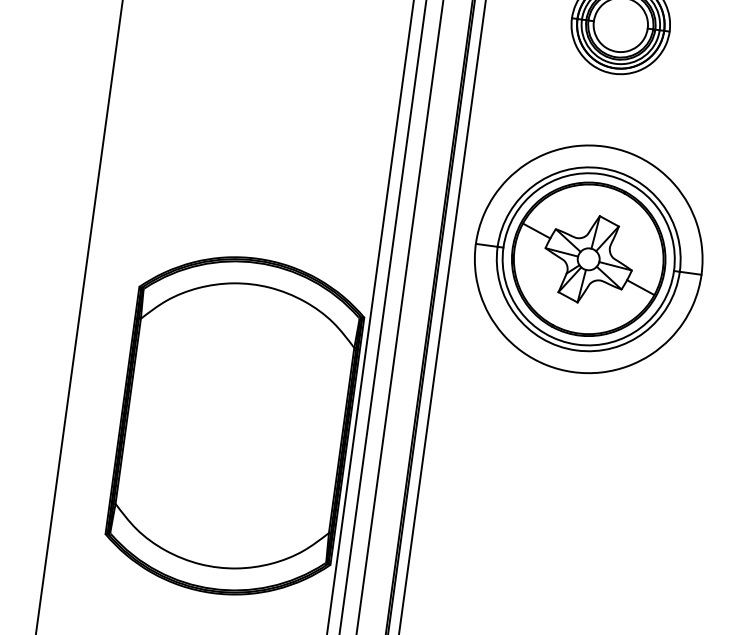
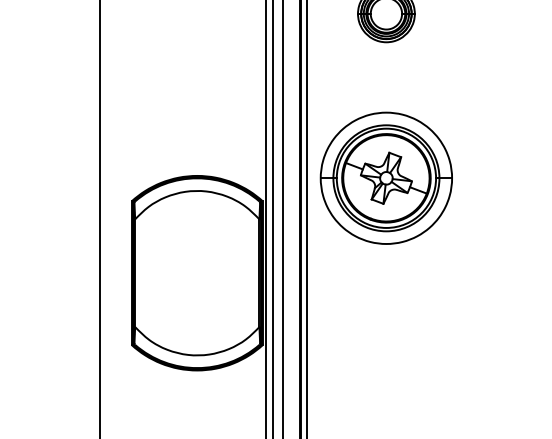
part: (587, 257) -> (385, 177), moved

